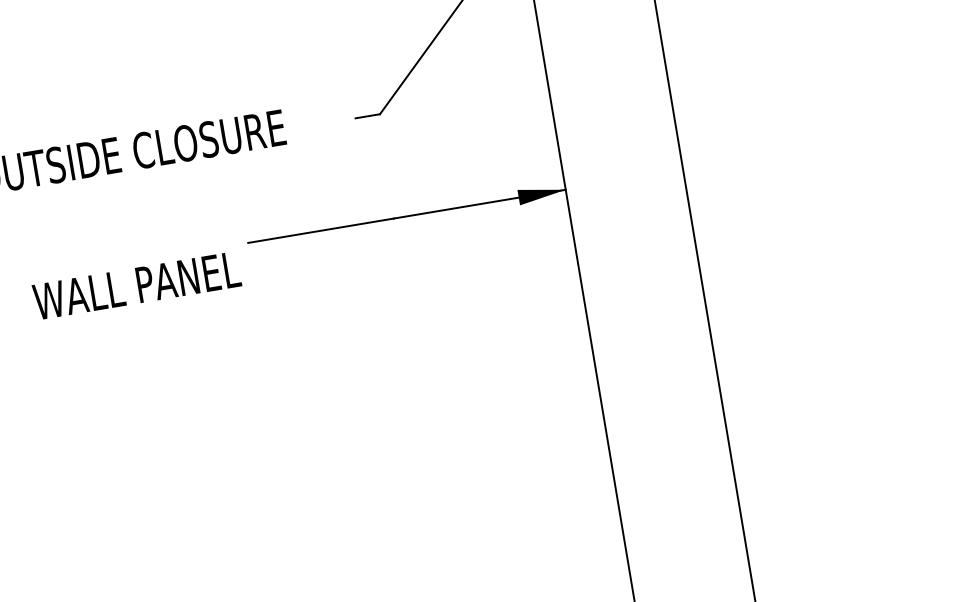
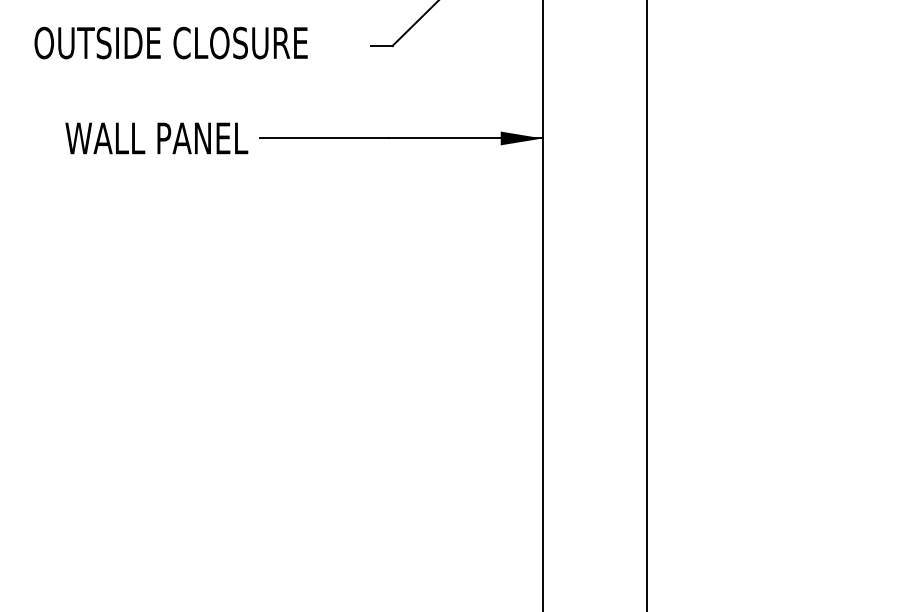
text: (136, 285) -> (156, 138), moved

